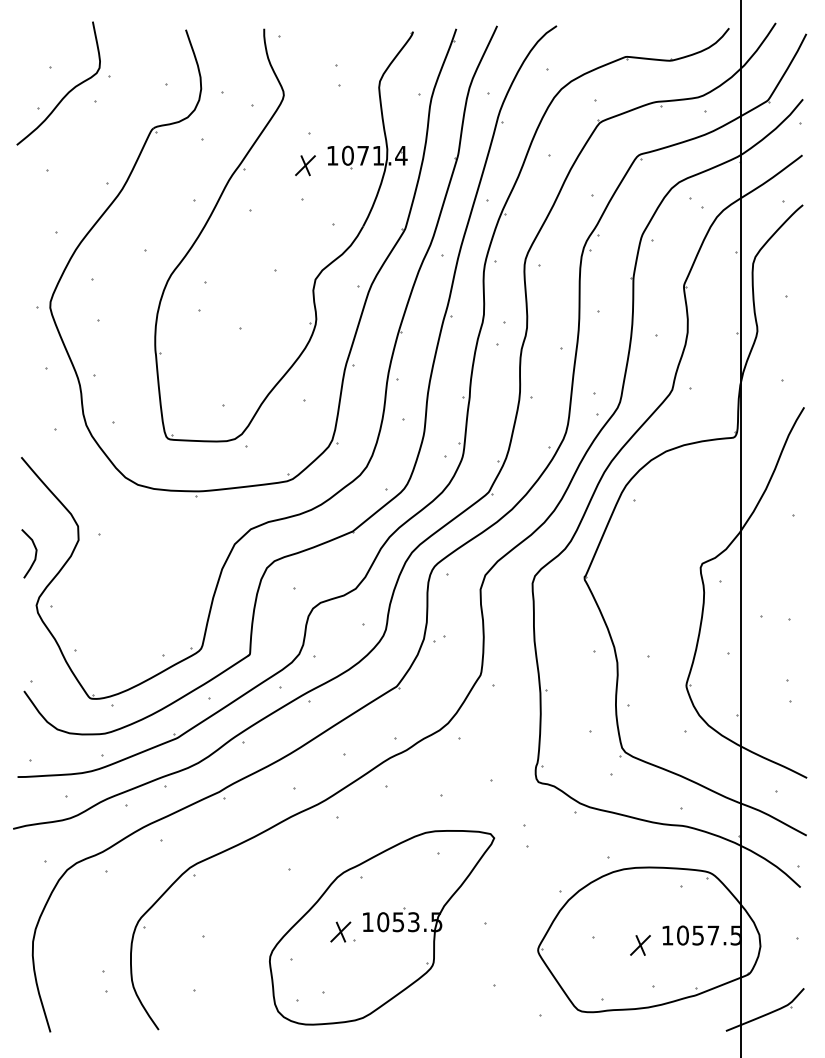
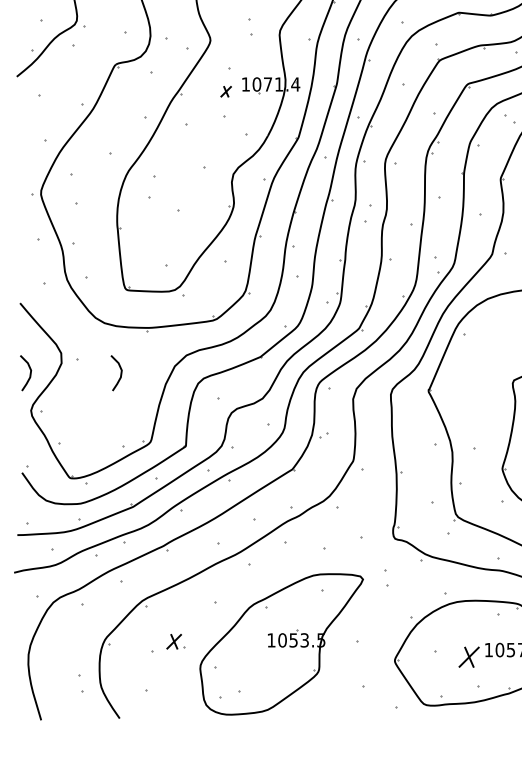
part: (305, 165) -> (226, 91), size x0.7
curve: (159, 556) -> (120, 375), added
part: (342, 931) -> (175, 641), moved
part: (640, 945) -> (469, 657), size x1.4

